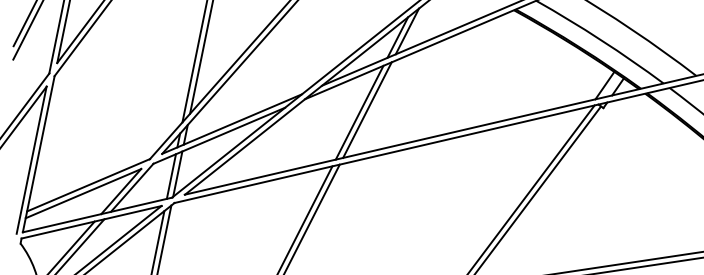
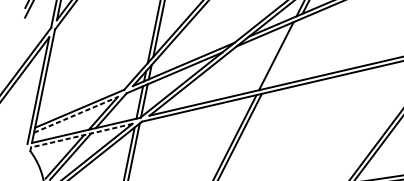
line: (367, 109) -> (282, 53), removed
line: (83, 193) -> (75, 114), solid -> dashed
line: (91, 222) -> (81, 135), solid -> dashed

